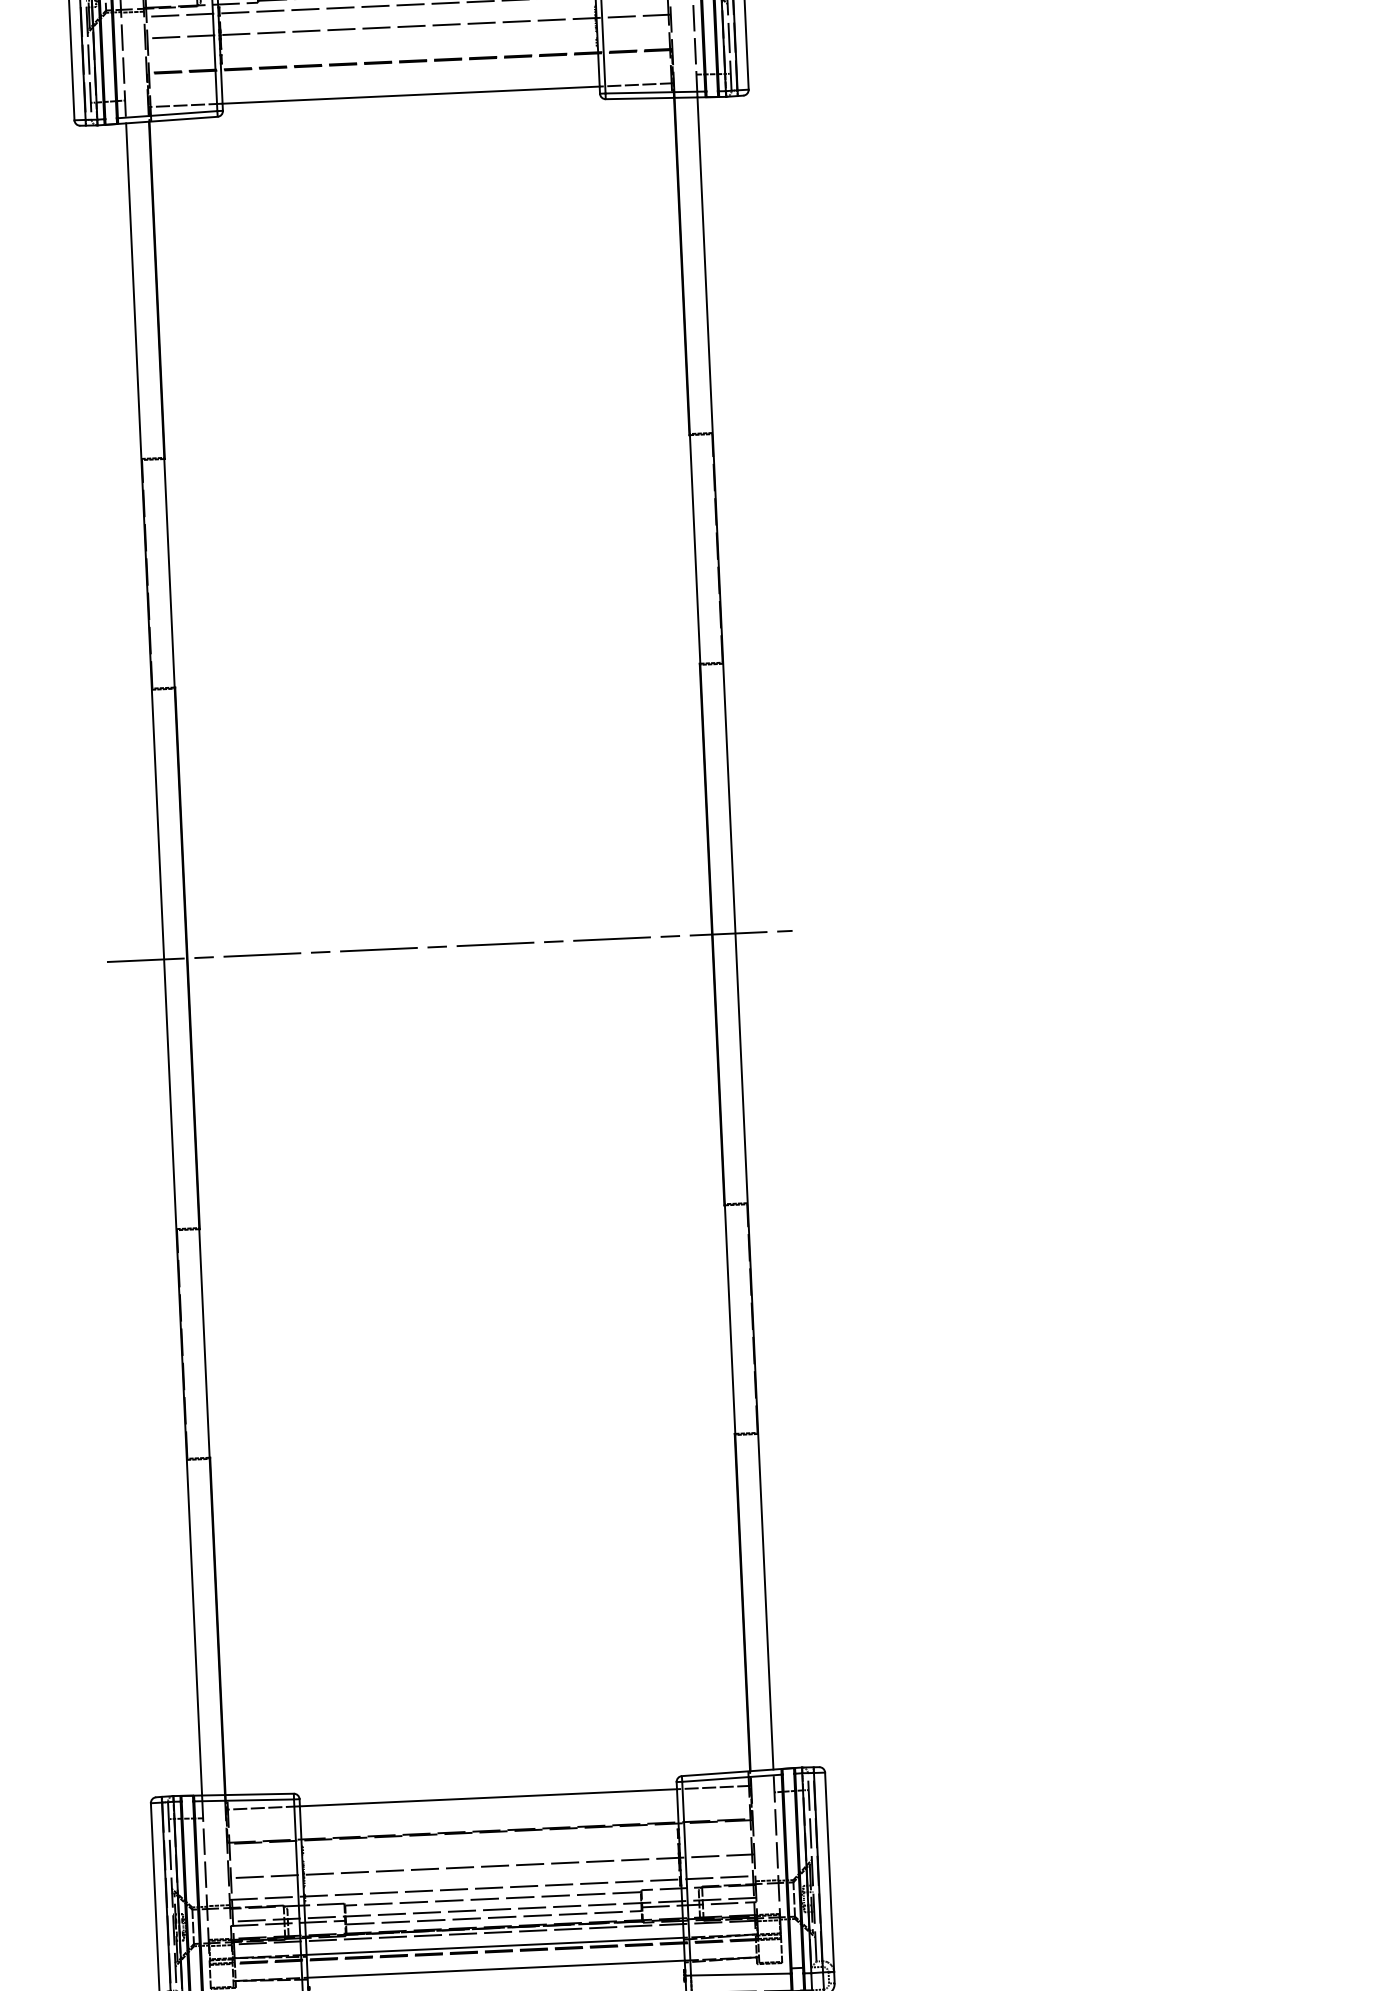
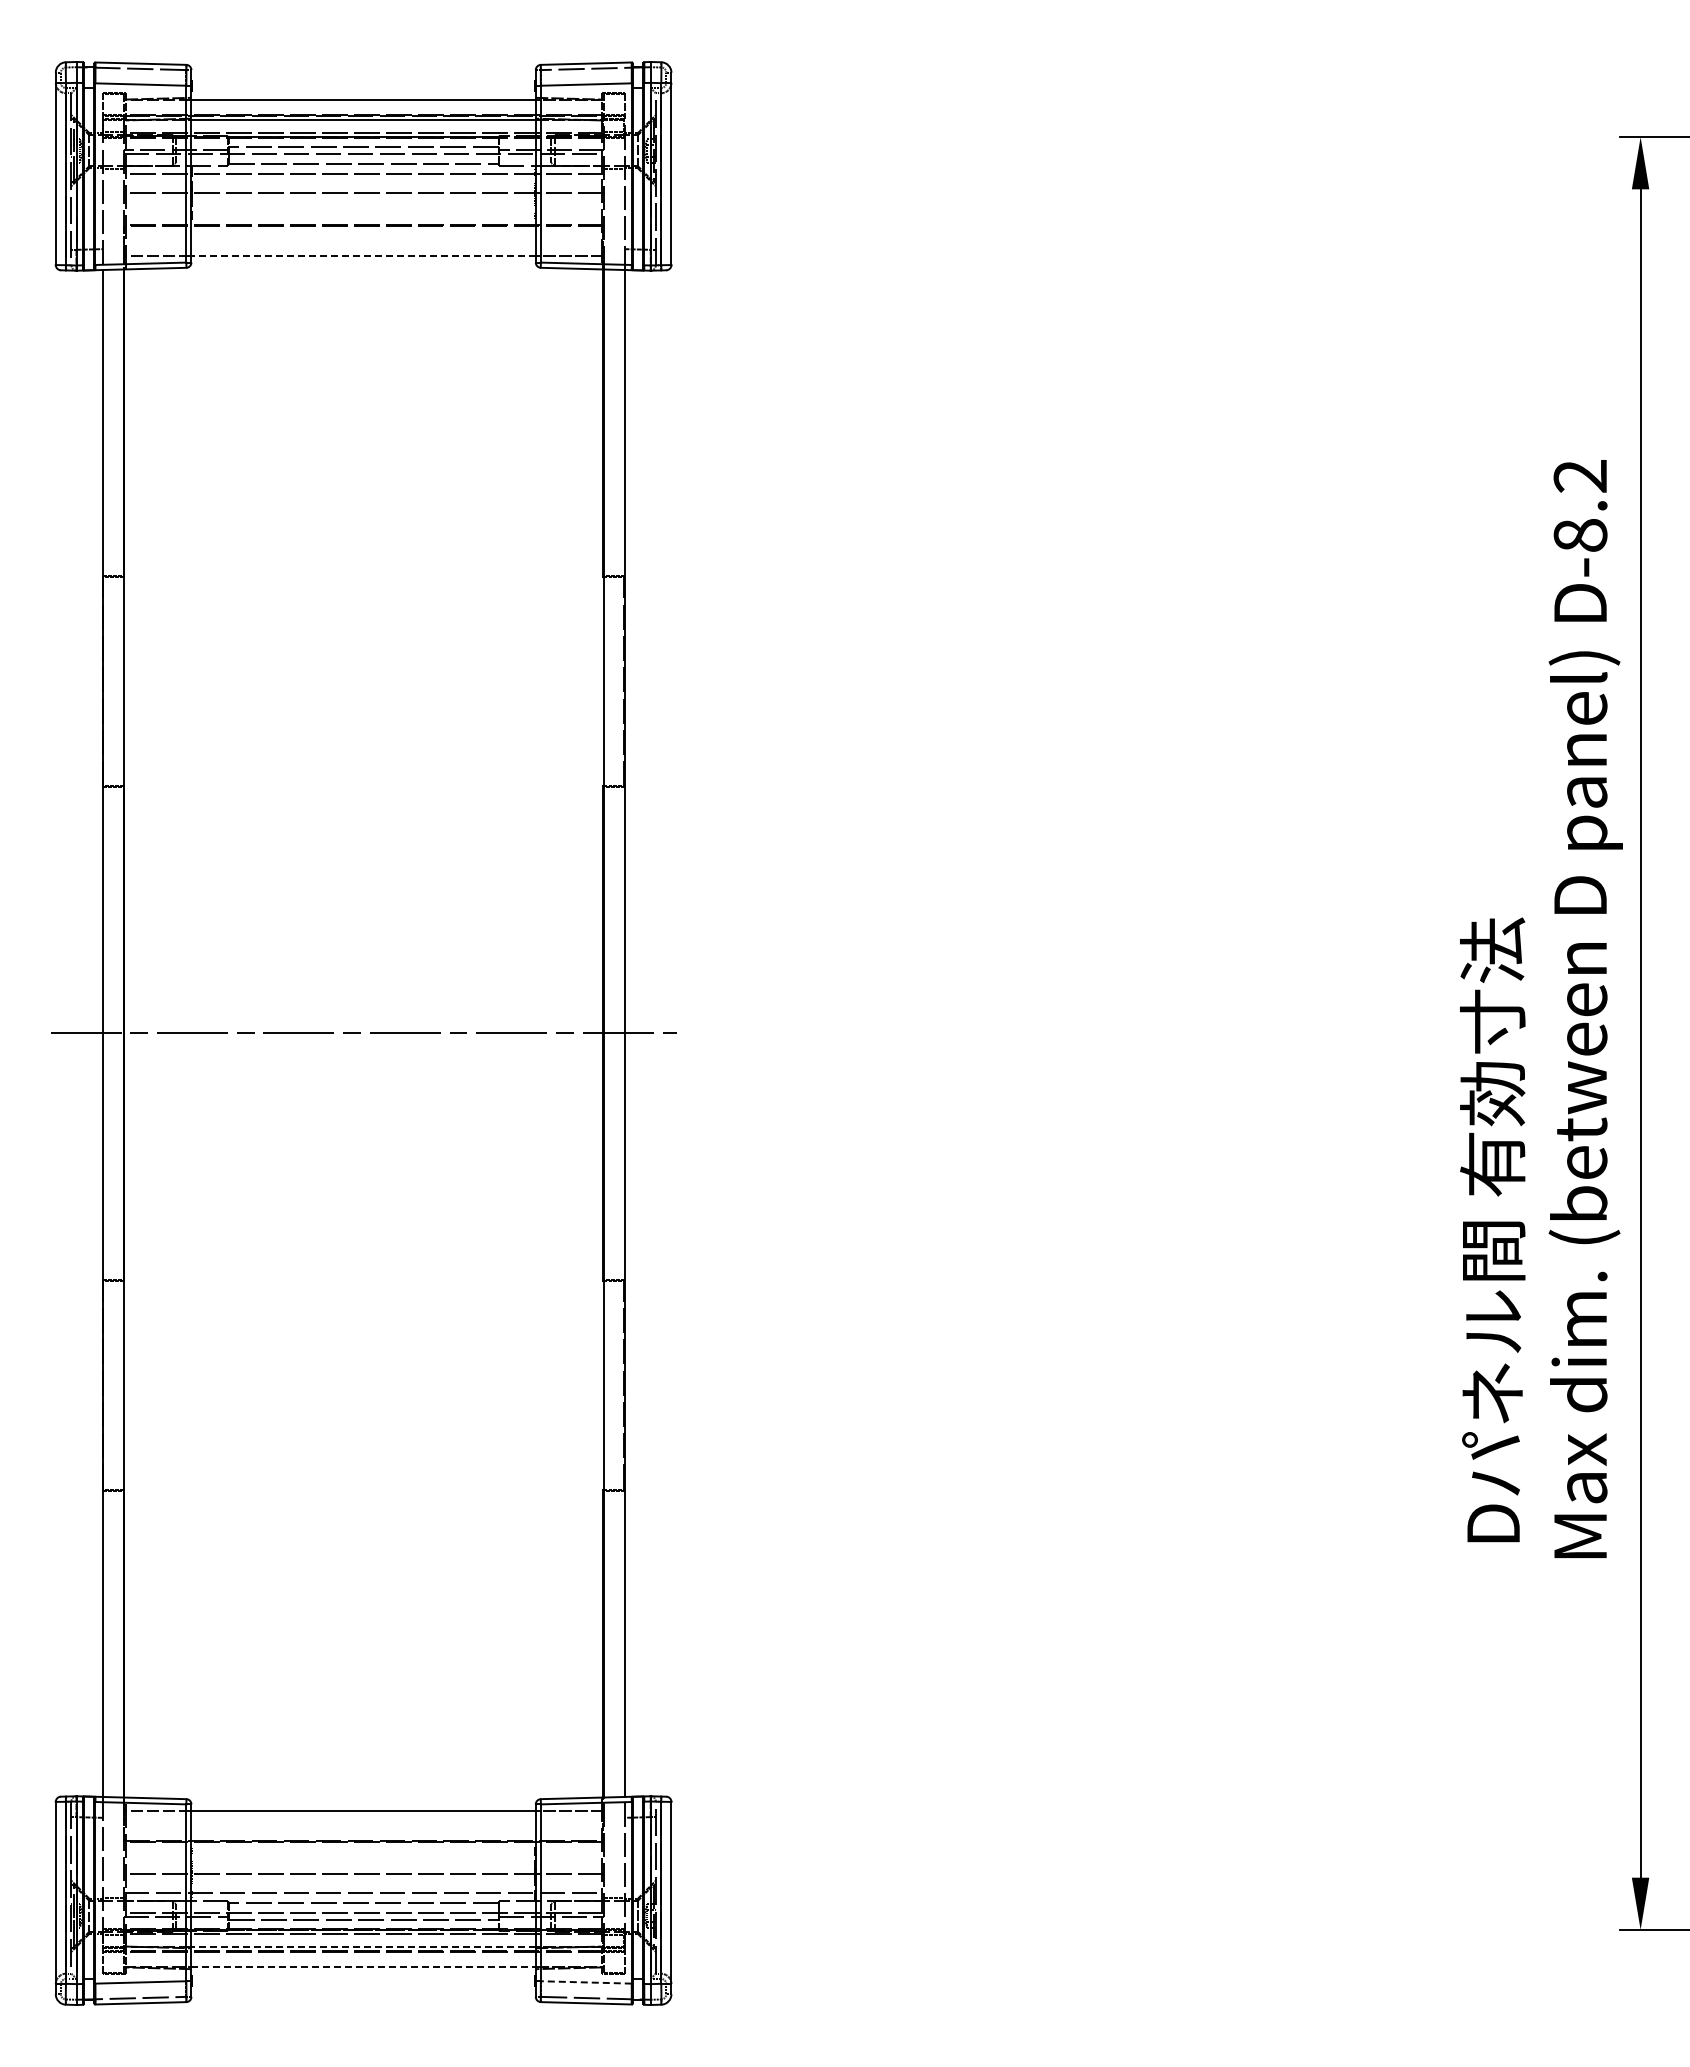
line: (411, 95) -> (363, 256), solid -> dashed
line: (495, 1946) -> (363, 1946), solid -> dashed
line: (497, 1969) -> (364, 1967), solid -> dashed
line: (739, 1974) -> (585, 1982), solid -> dashed

